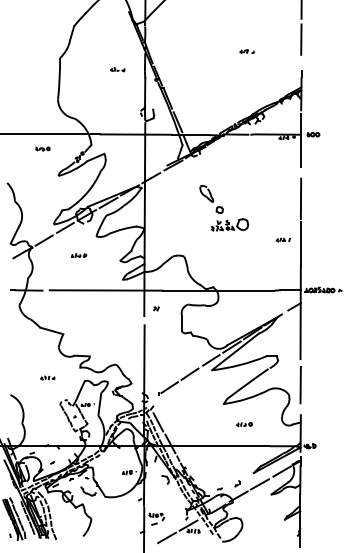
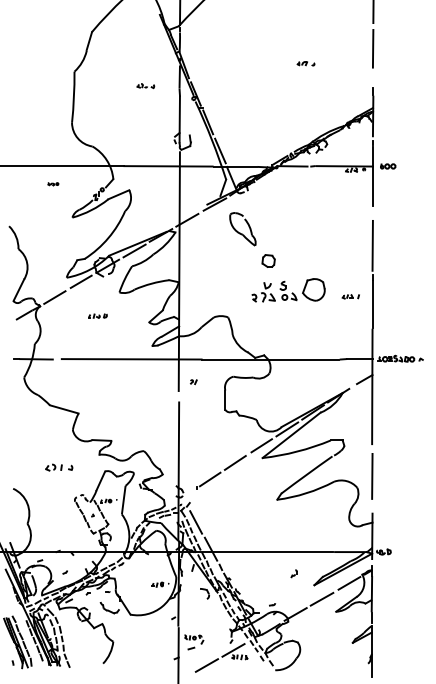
part: (42, 148) -> (52, 183), size x0.6
part: (224, 208) -> (278, 257), size x1.6
part: (47, 377) -> (58, 467), size x1.6
part: (244, 424) -> (302, 525), removed
part: (237, 483) -> (294, 573), moved

